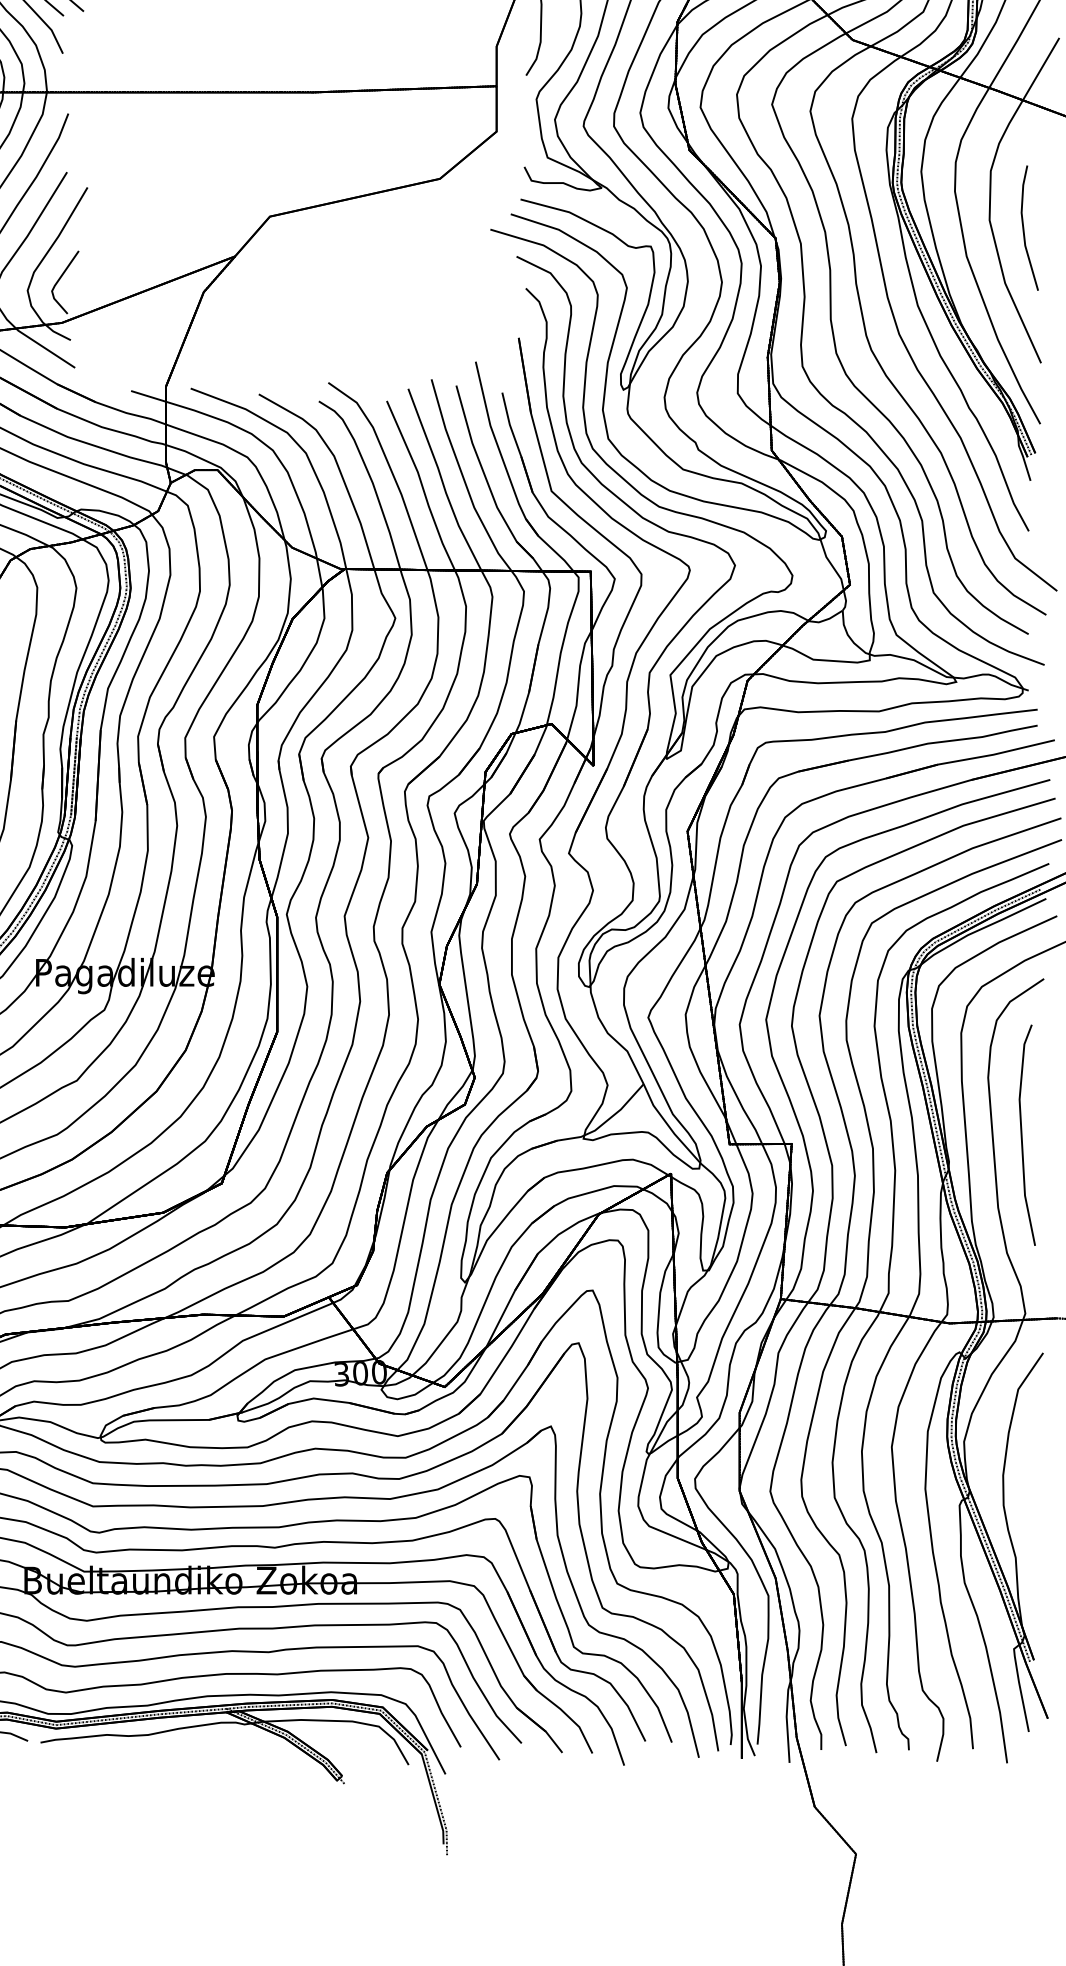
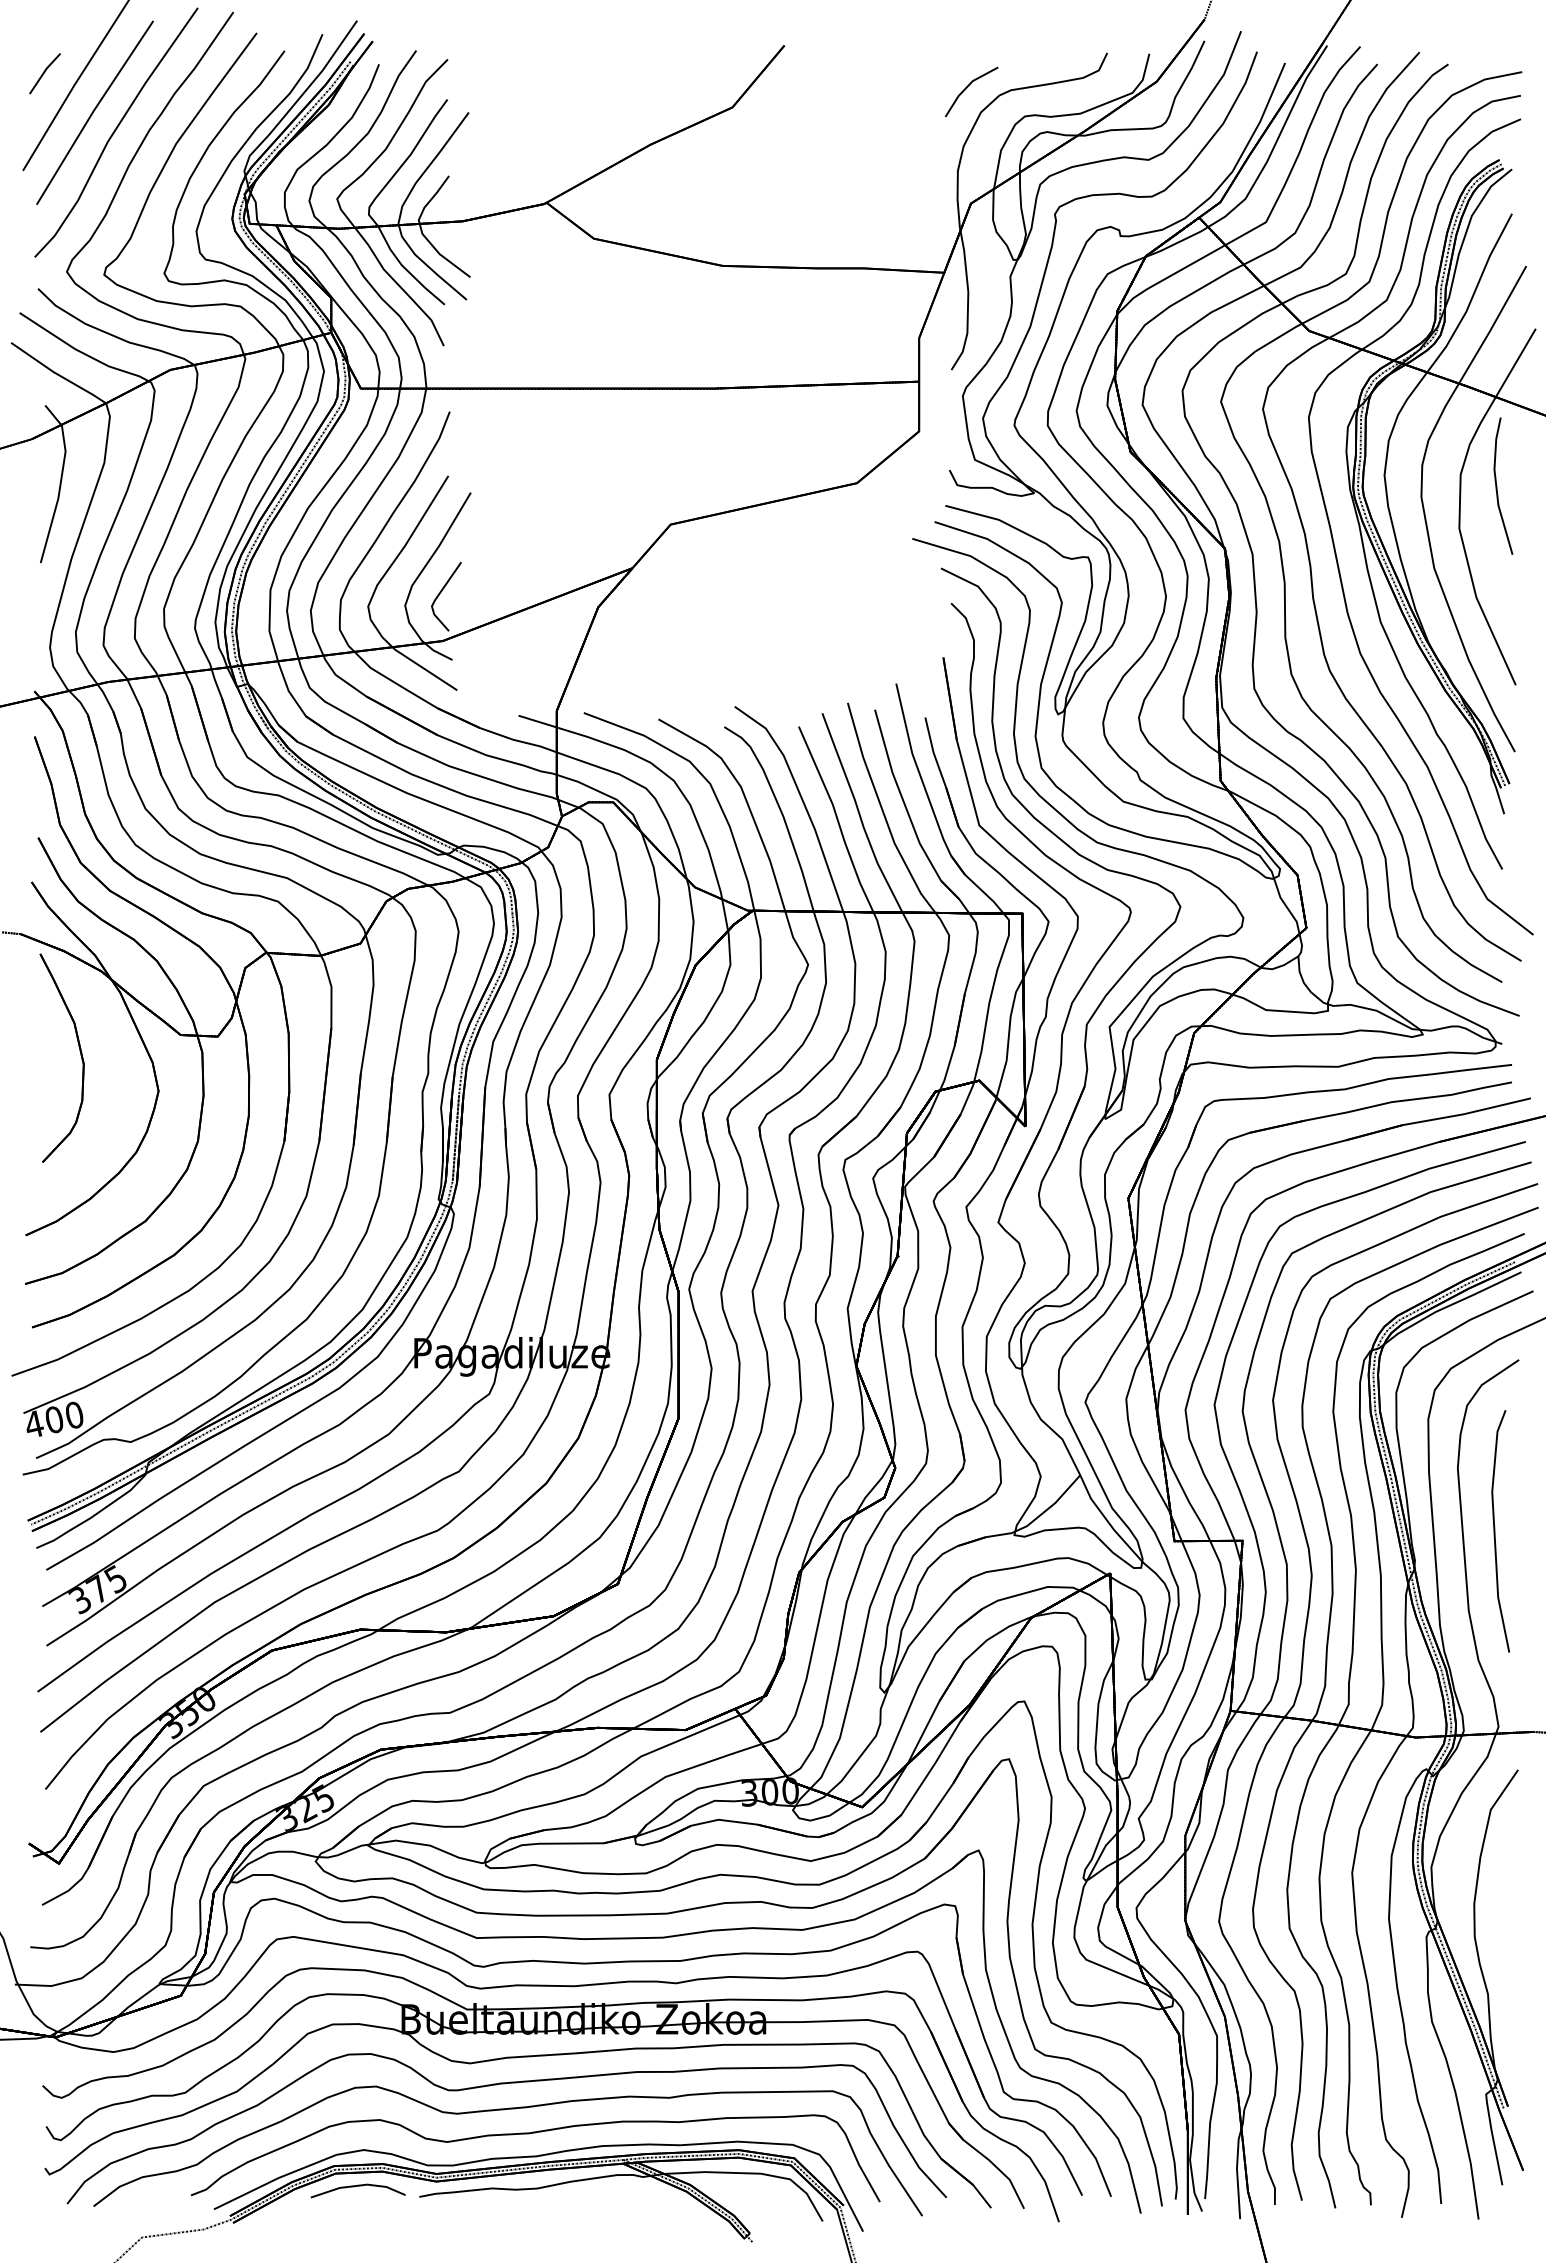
part: (1029, 227) -> (1503, 485), moved

